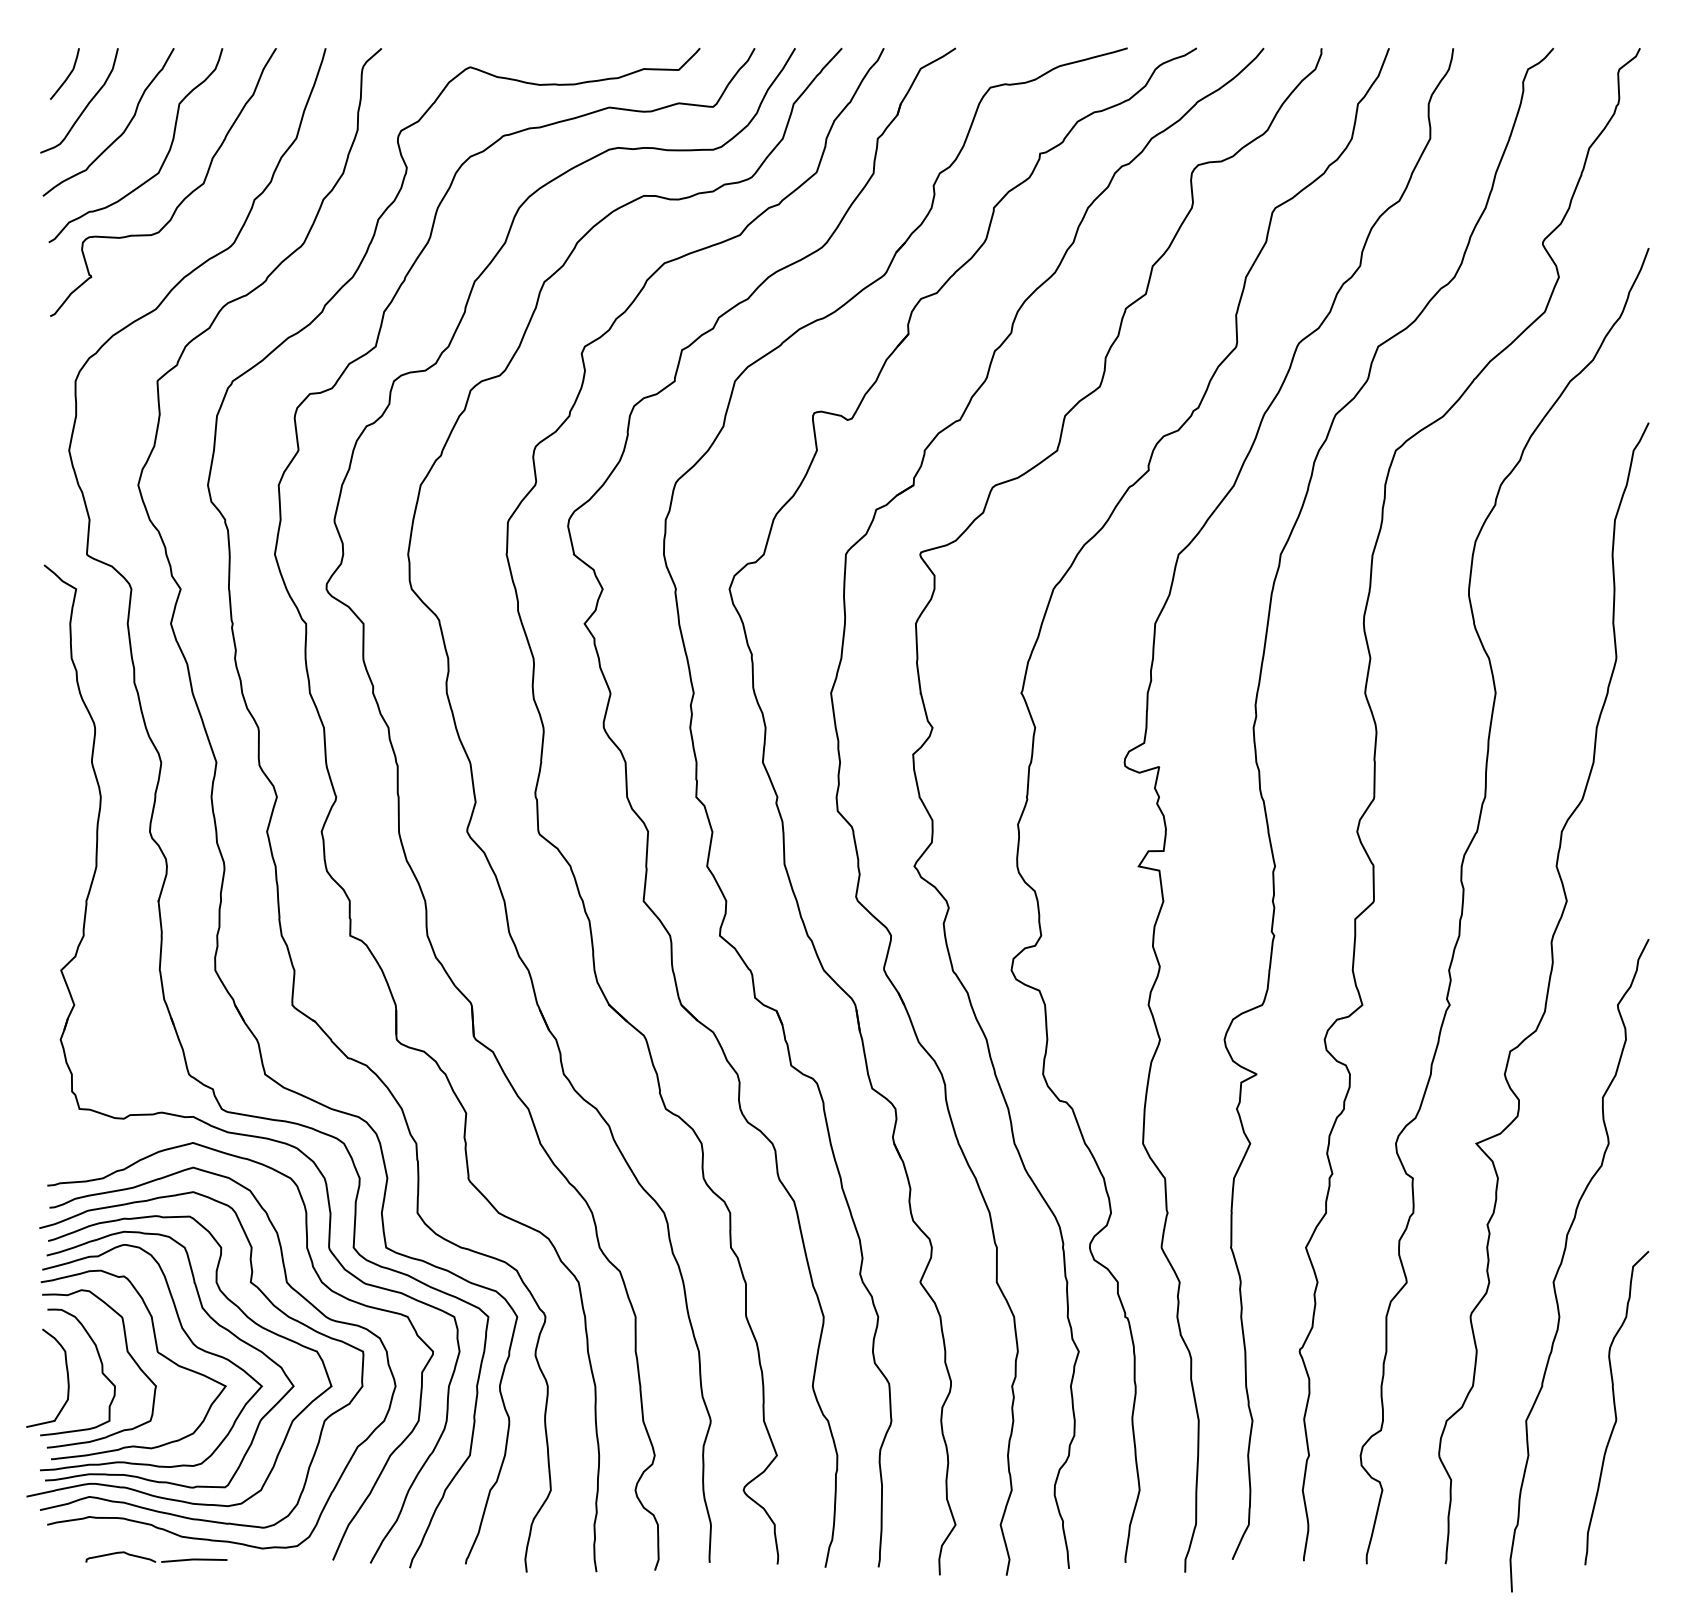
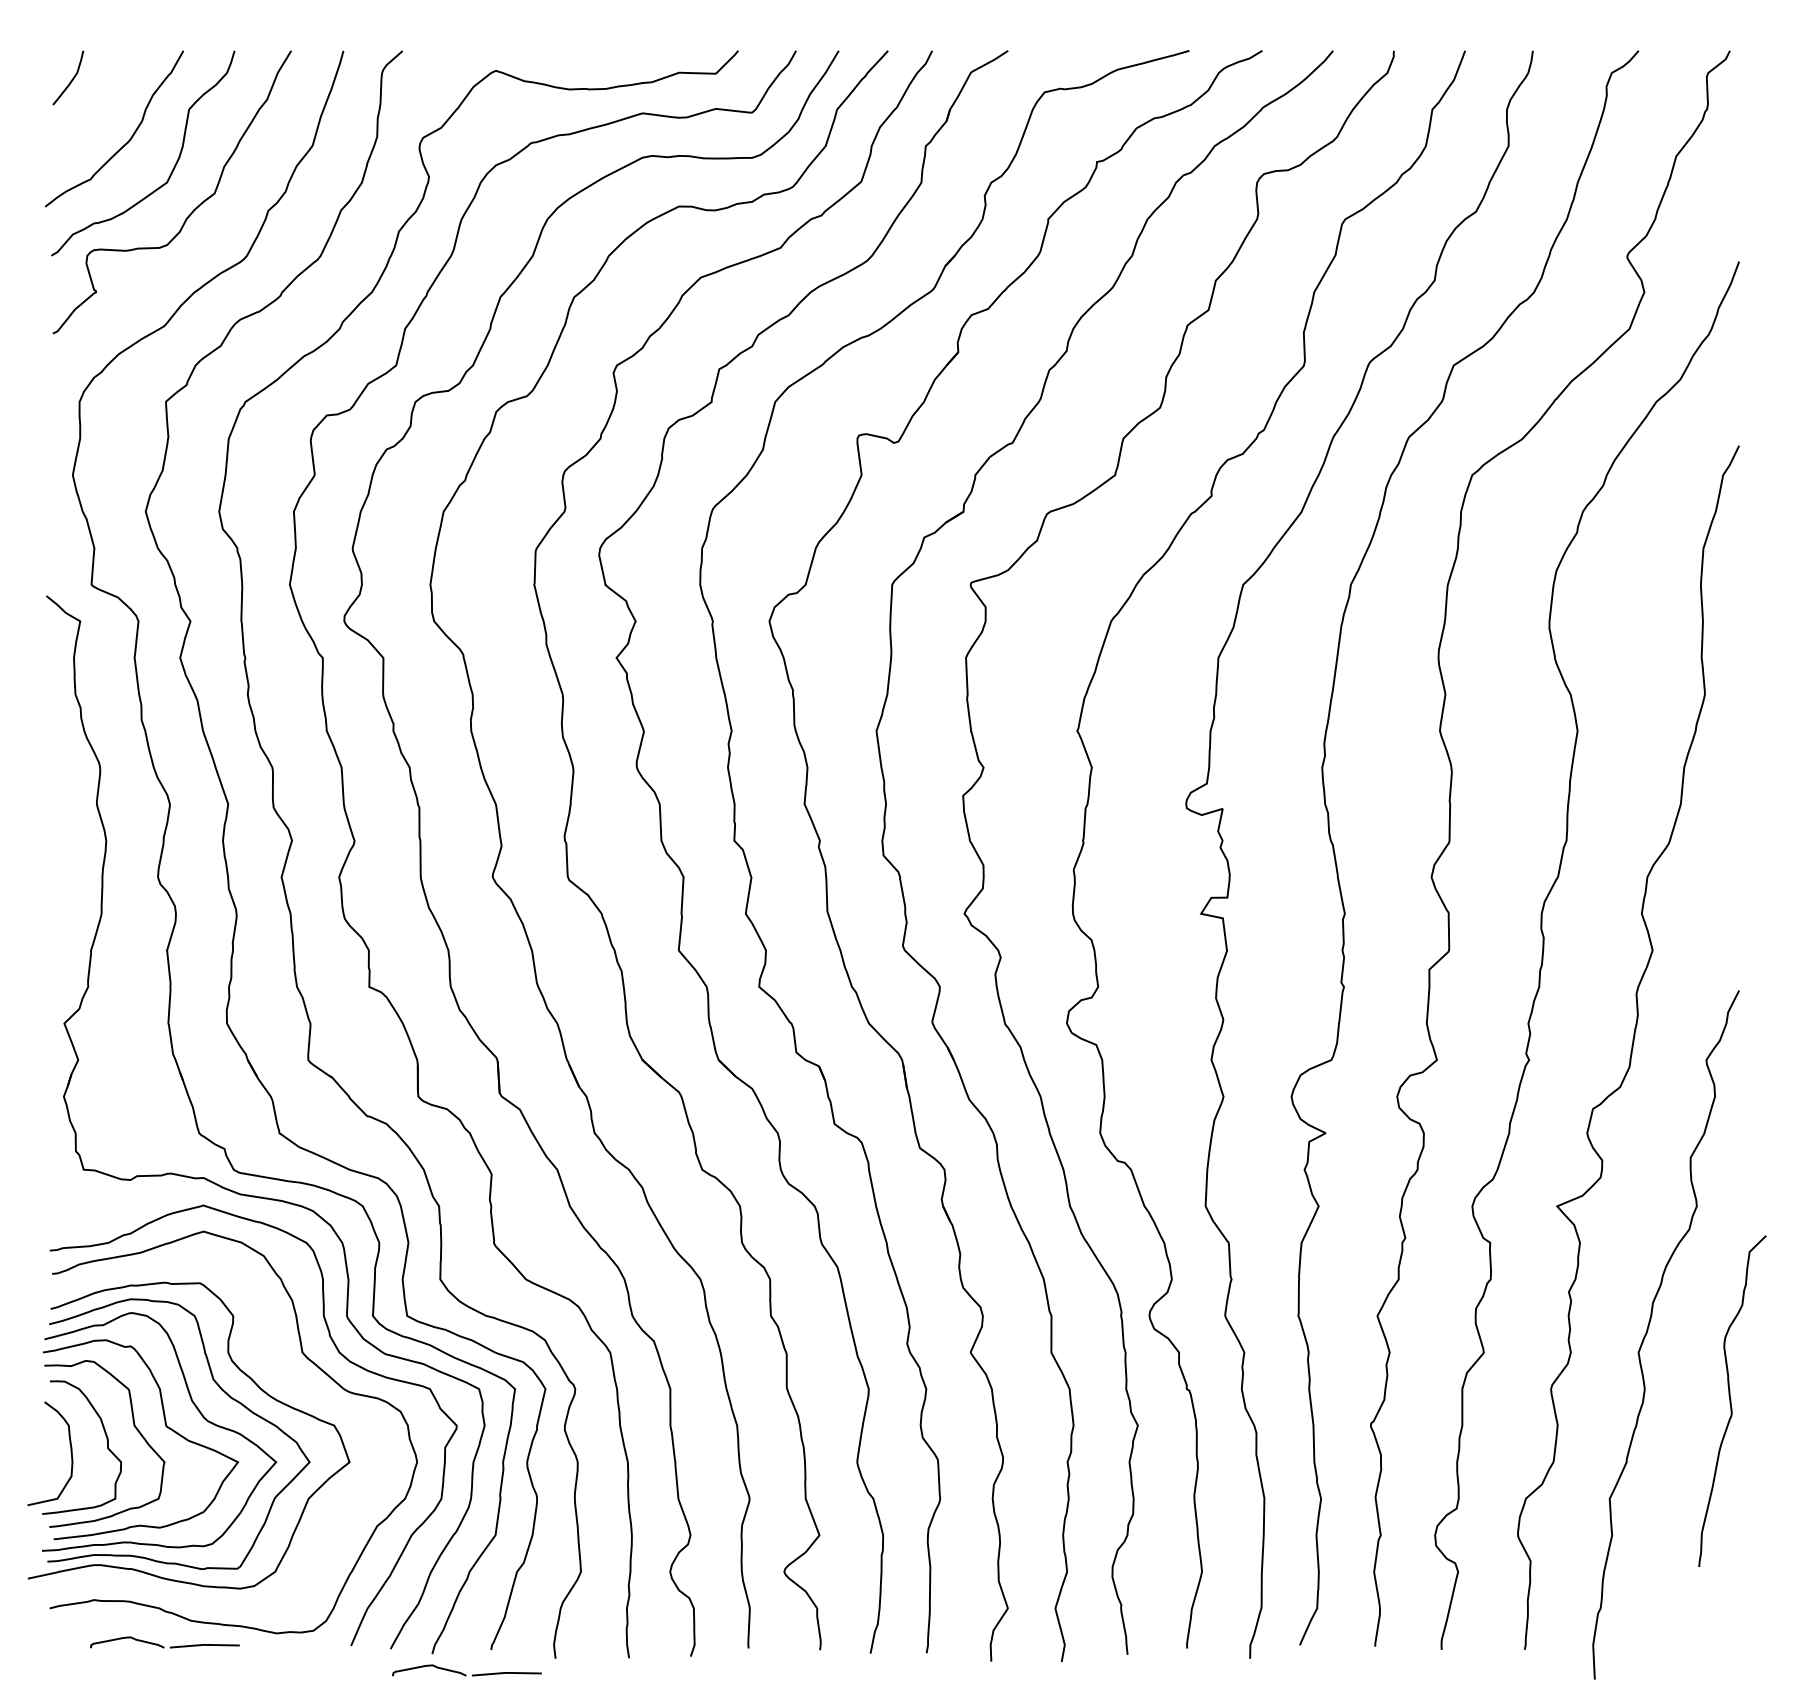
curve: (85, 105) -> (90, 111), removed
curve: (265, 1297) -> (279, 1368), removed
curve: (1615, 1407) -> (1731, 1400), moved
part: (442, 1583) -> (466, 1670), added

